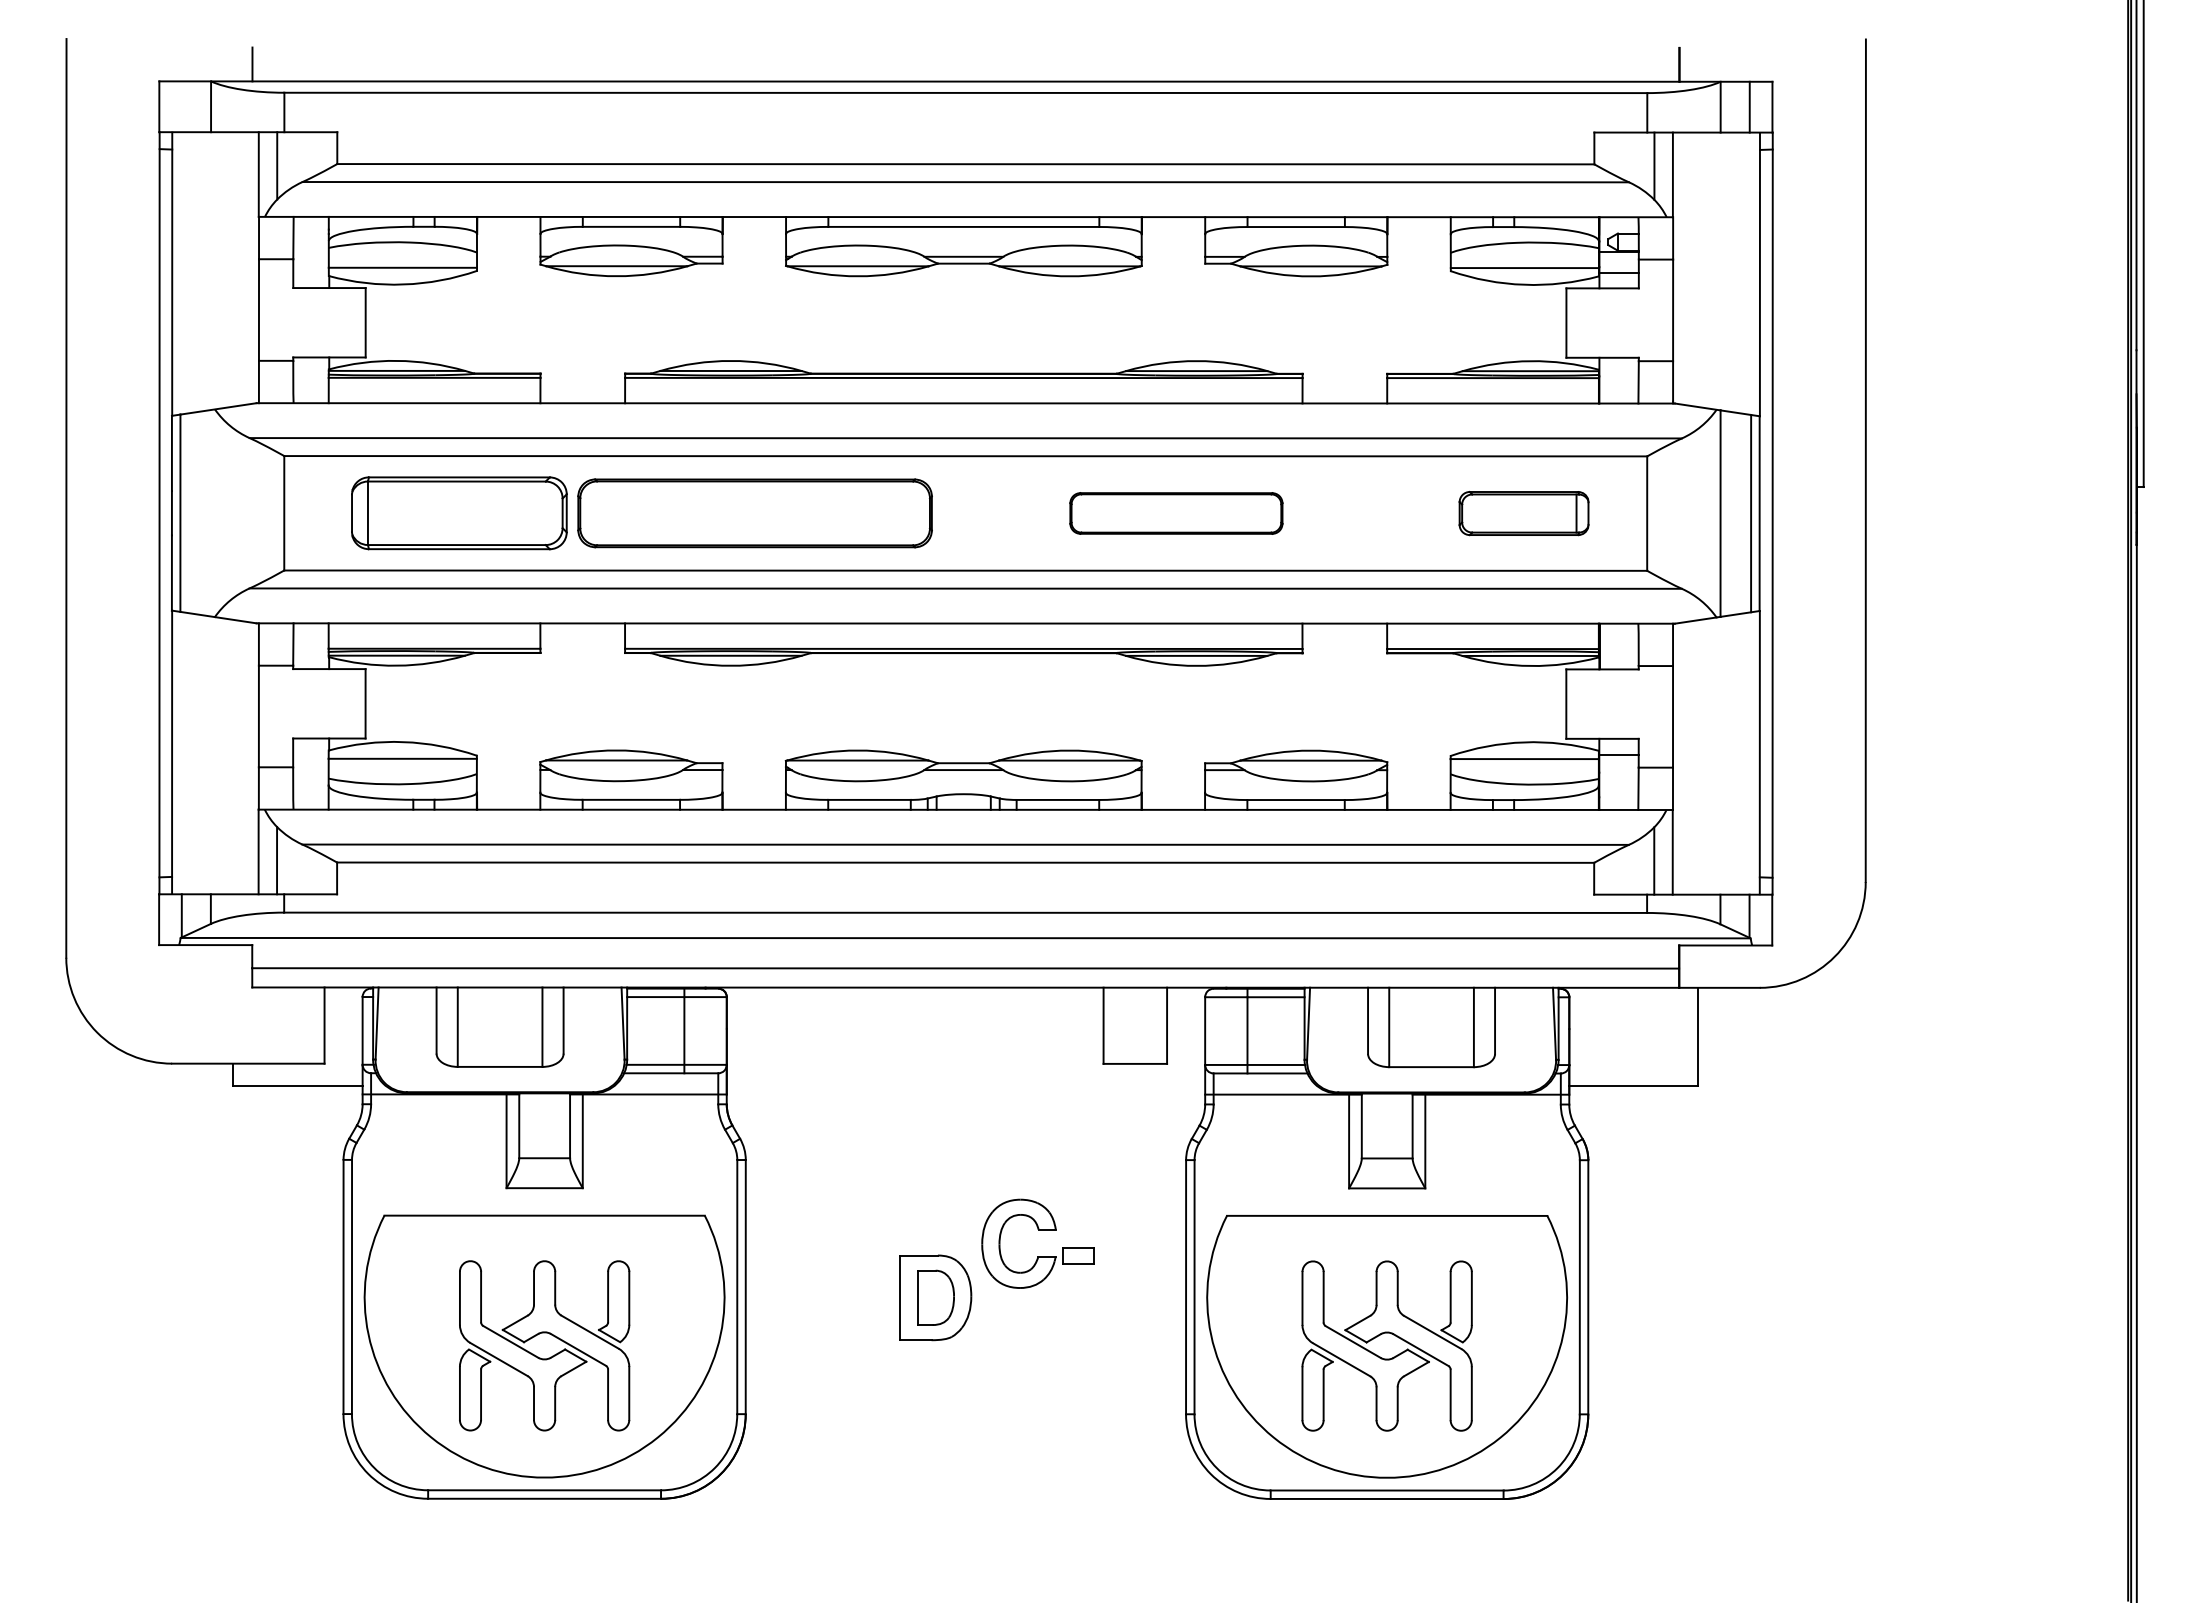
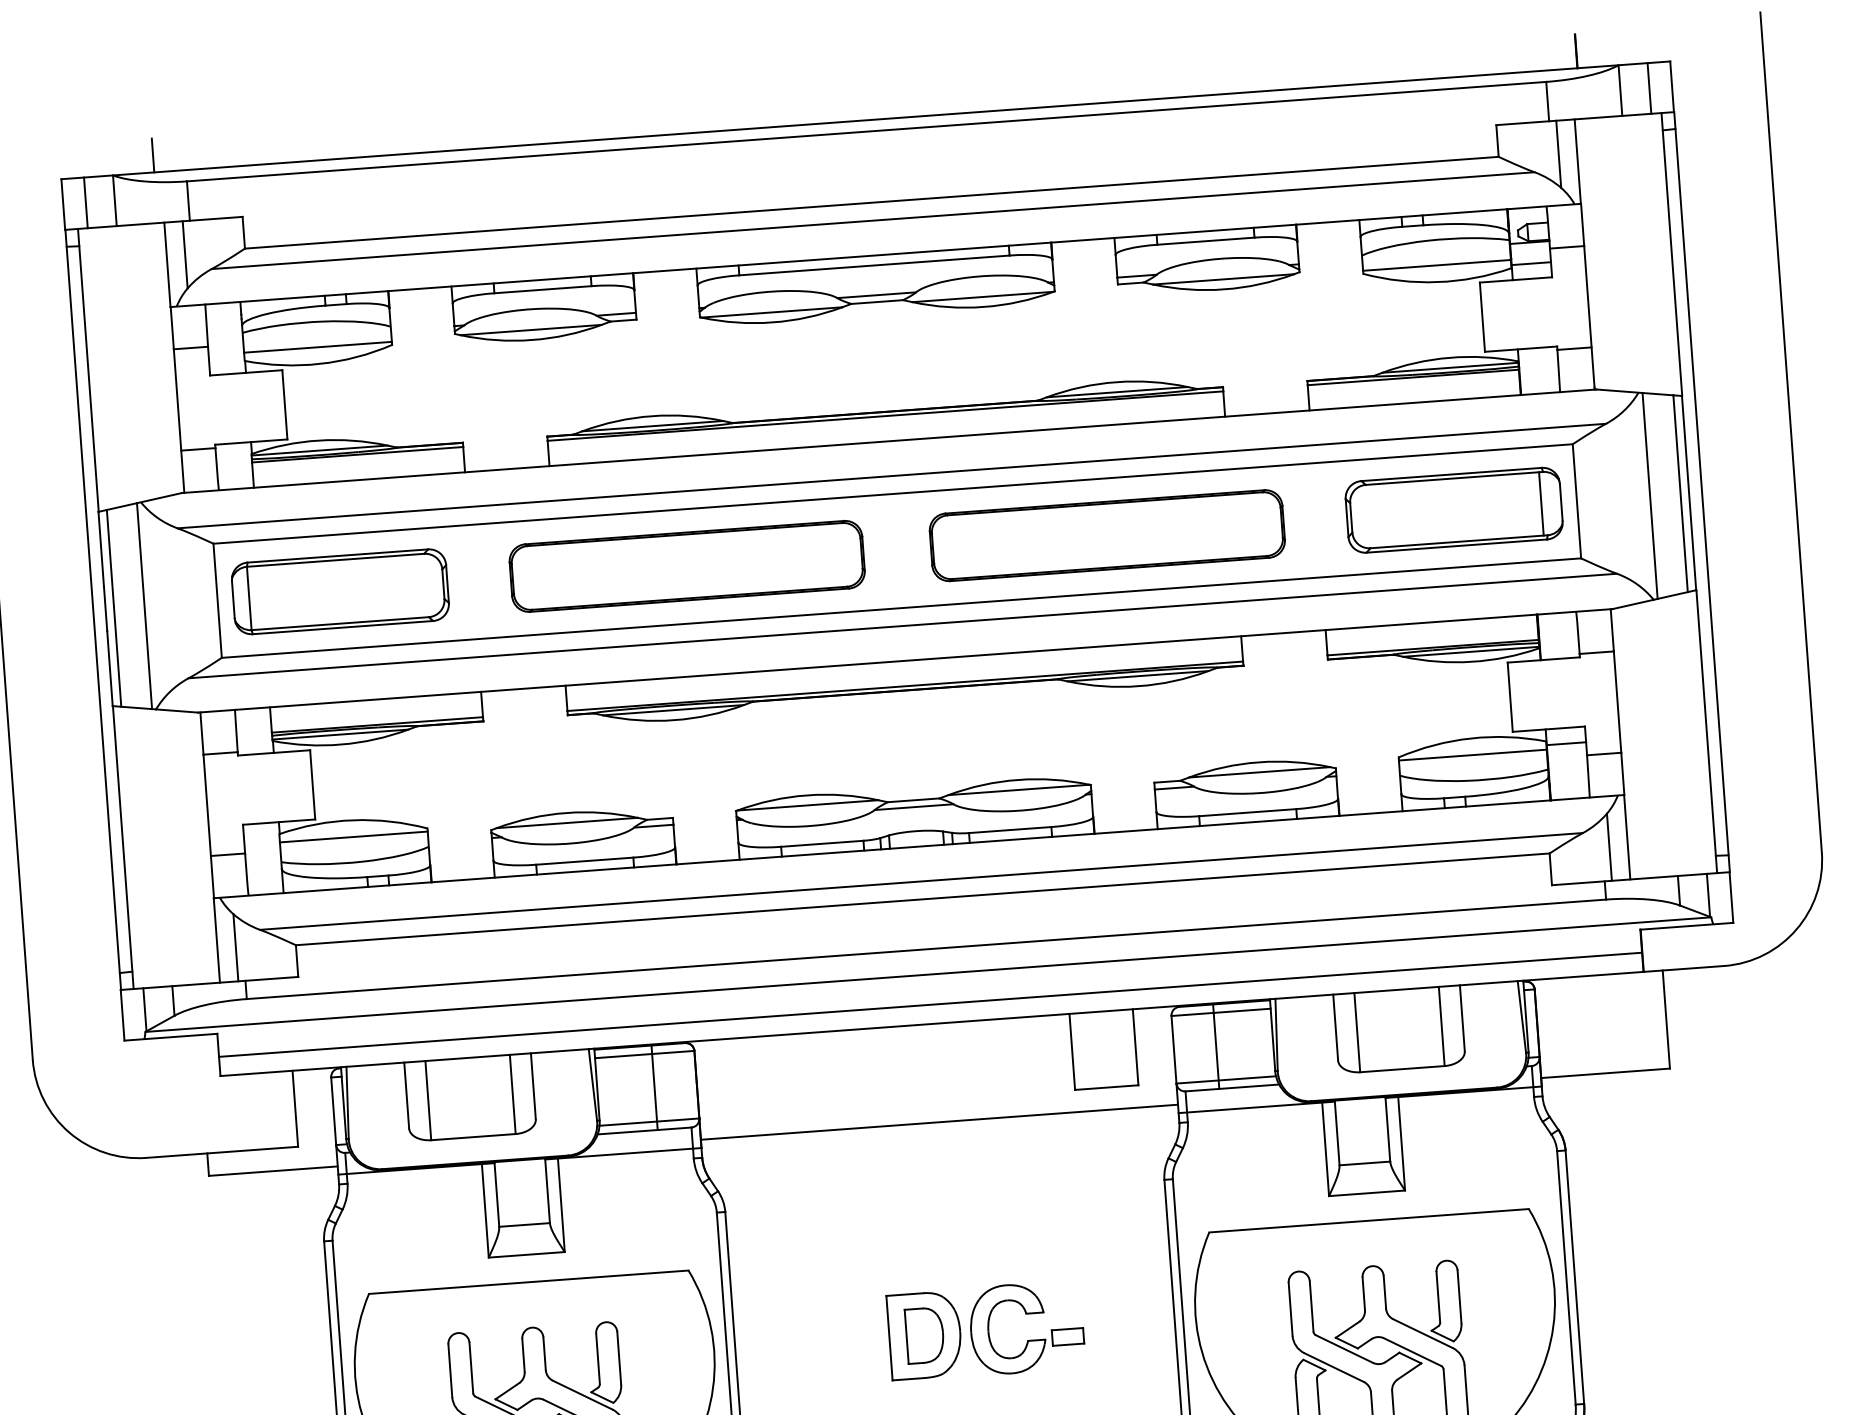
line: (182, 106) -> (86, 202), added
line: (210, 513) -> (144, 606), added
part: (459, 513) -> (340, 591), moved
part: (1176, 513) -> (1107, 535), size x1.67
part: (1523, 513) -> (1453, 510), size x1.67
line: (965, 1086) -> (939, 1122), added
part: (1037, 1256) -> (1027, 1340), moved

